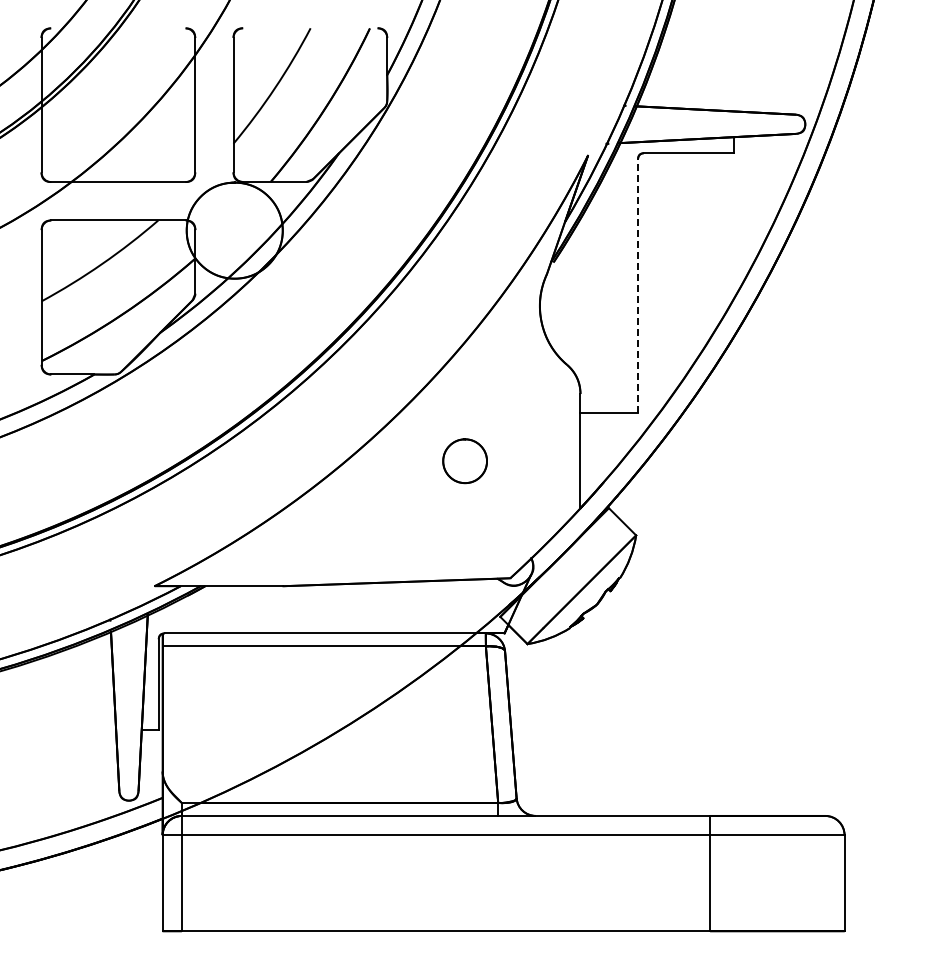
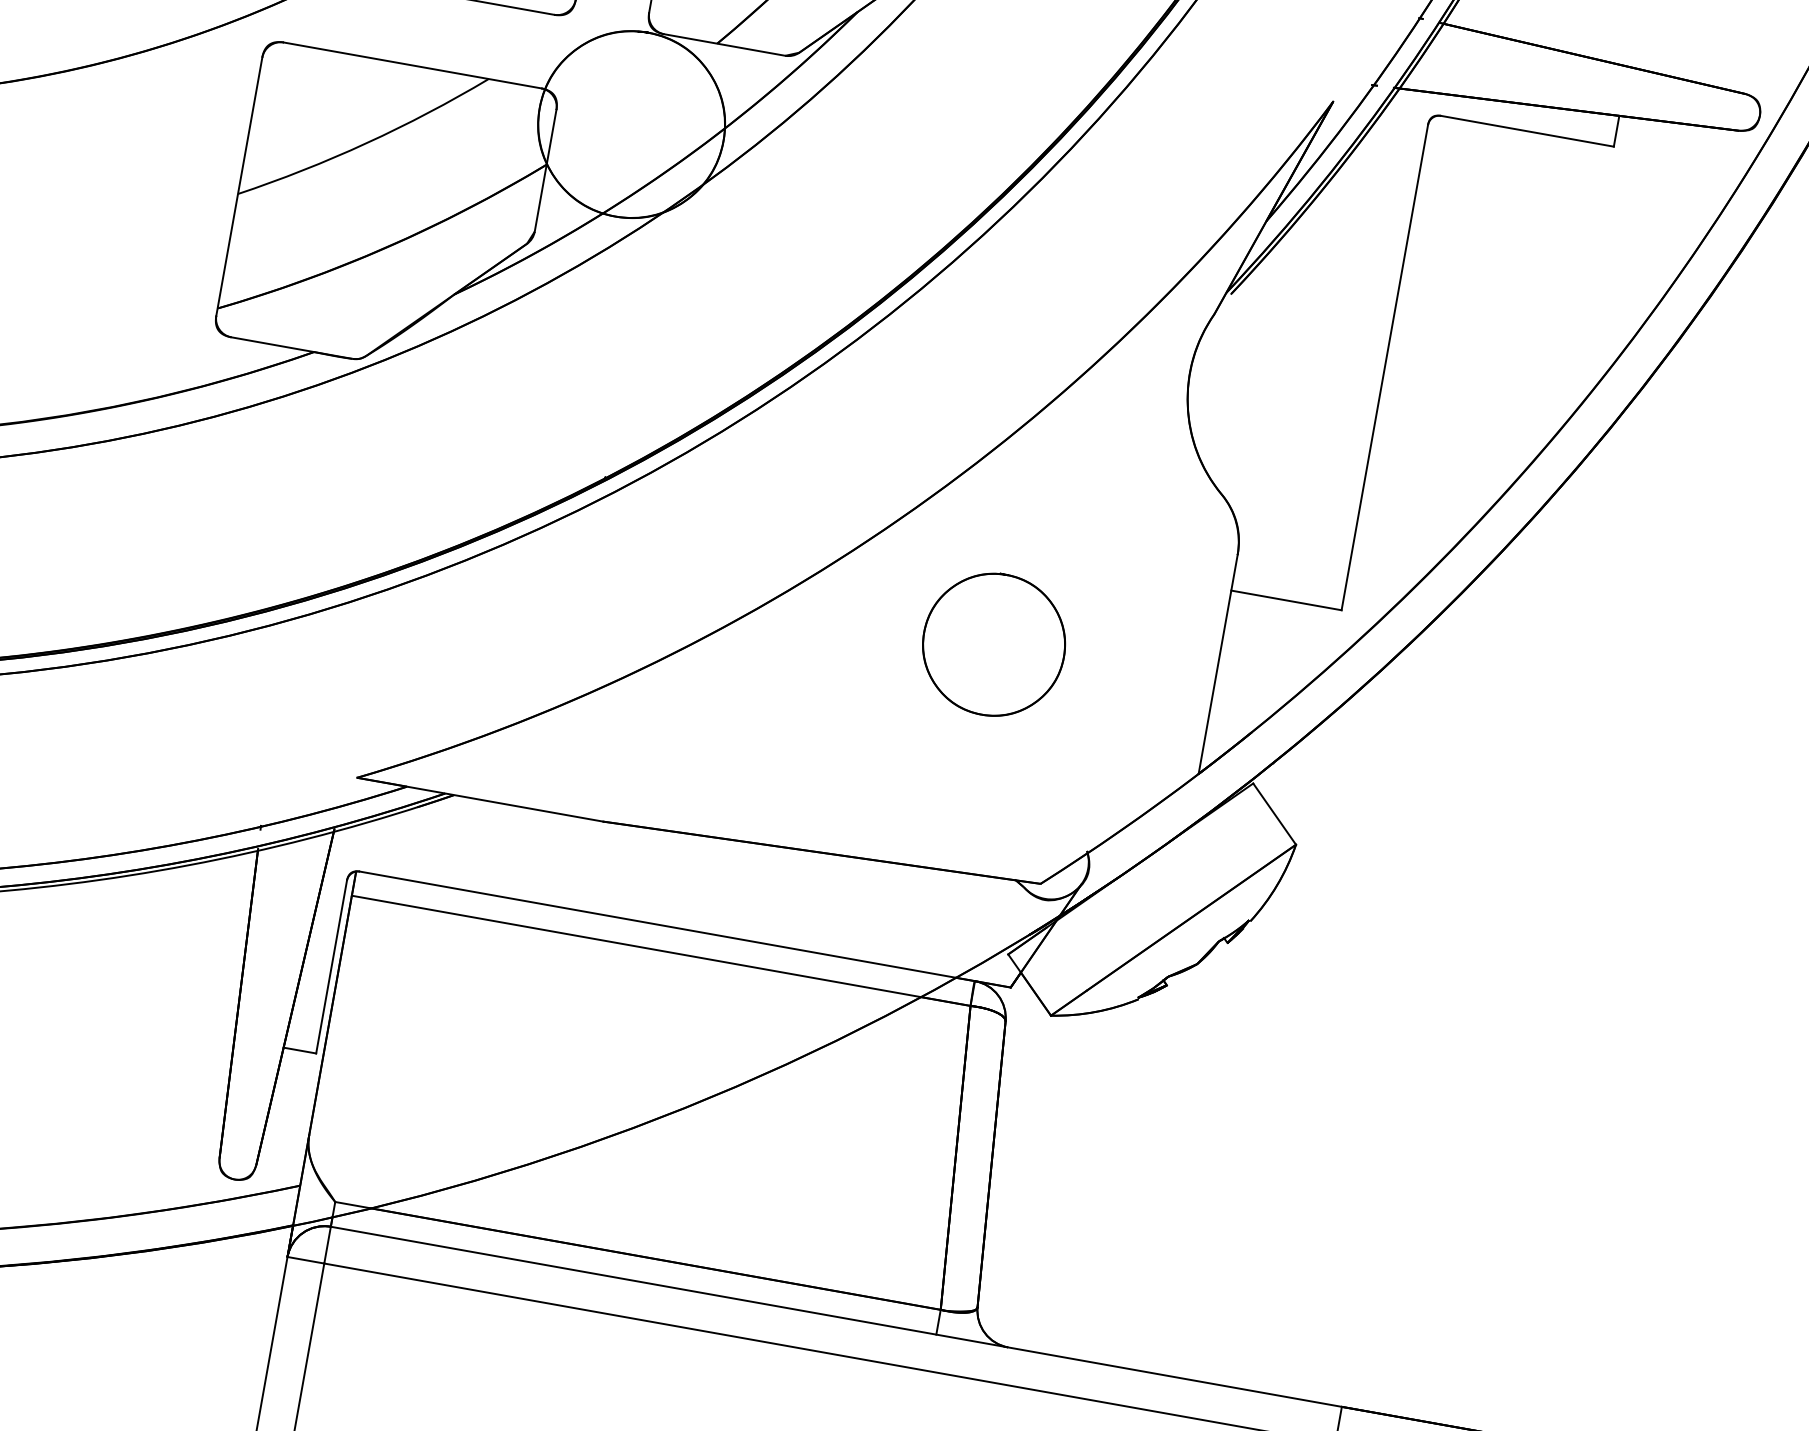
line: (638, 285) -> (1385, 367), dashed -> solid
part: (464, 460) -> (992, 642), size x1.67

